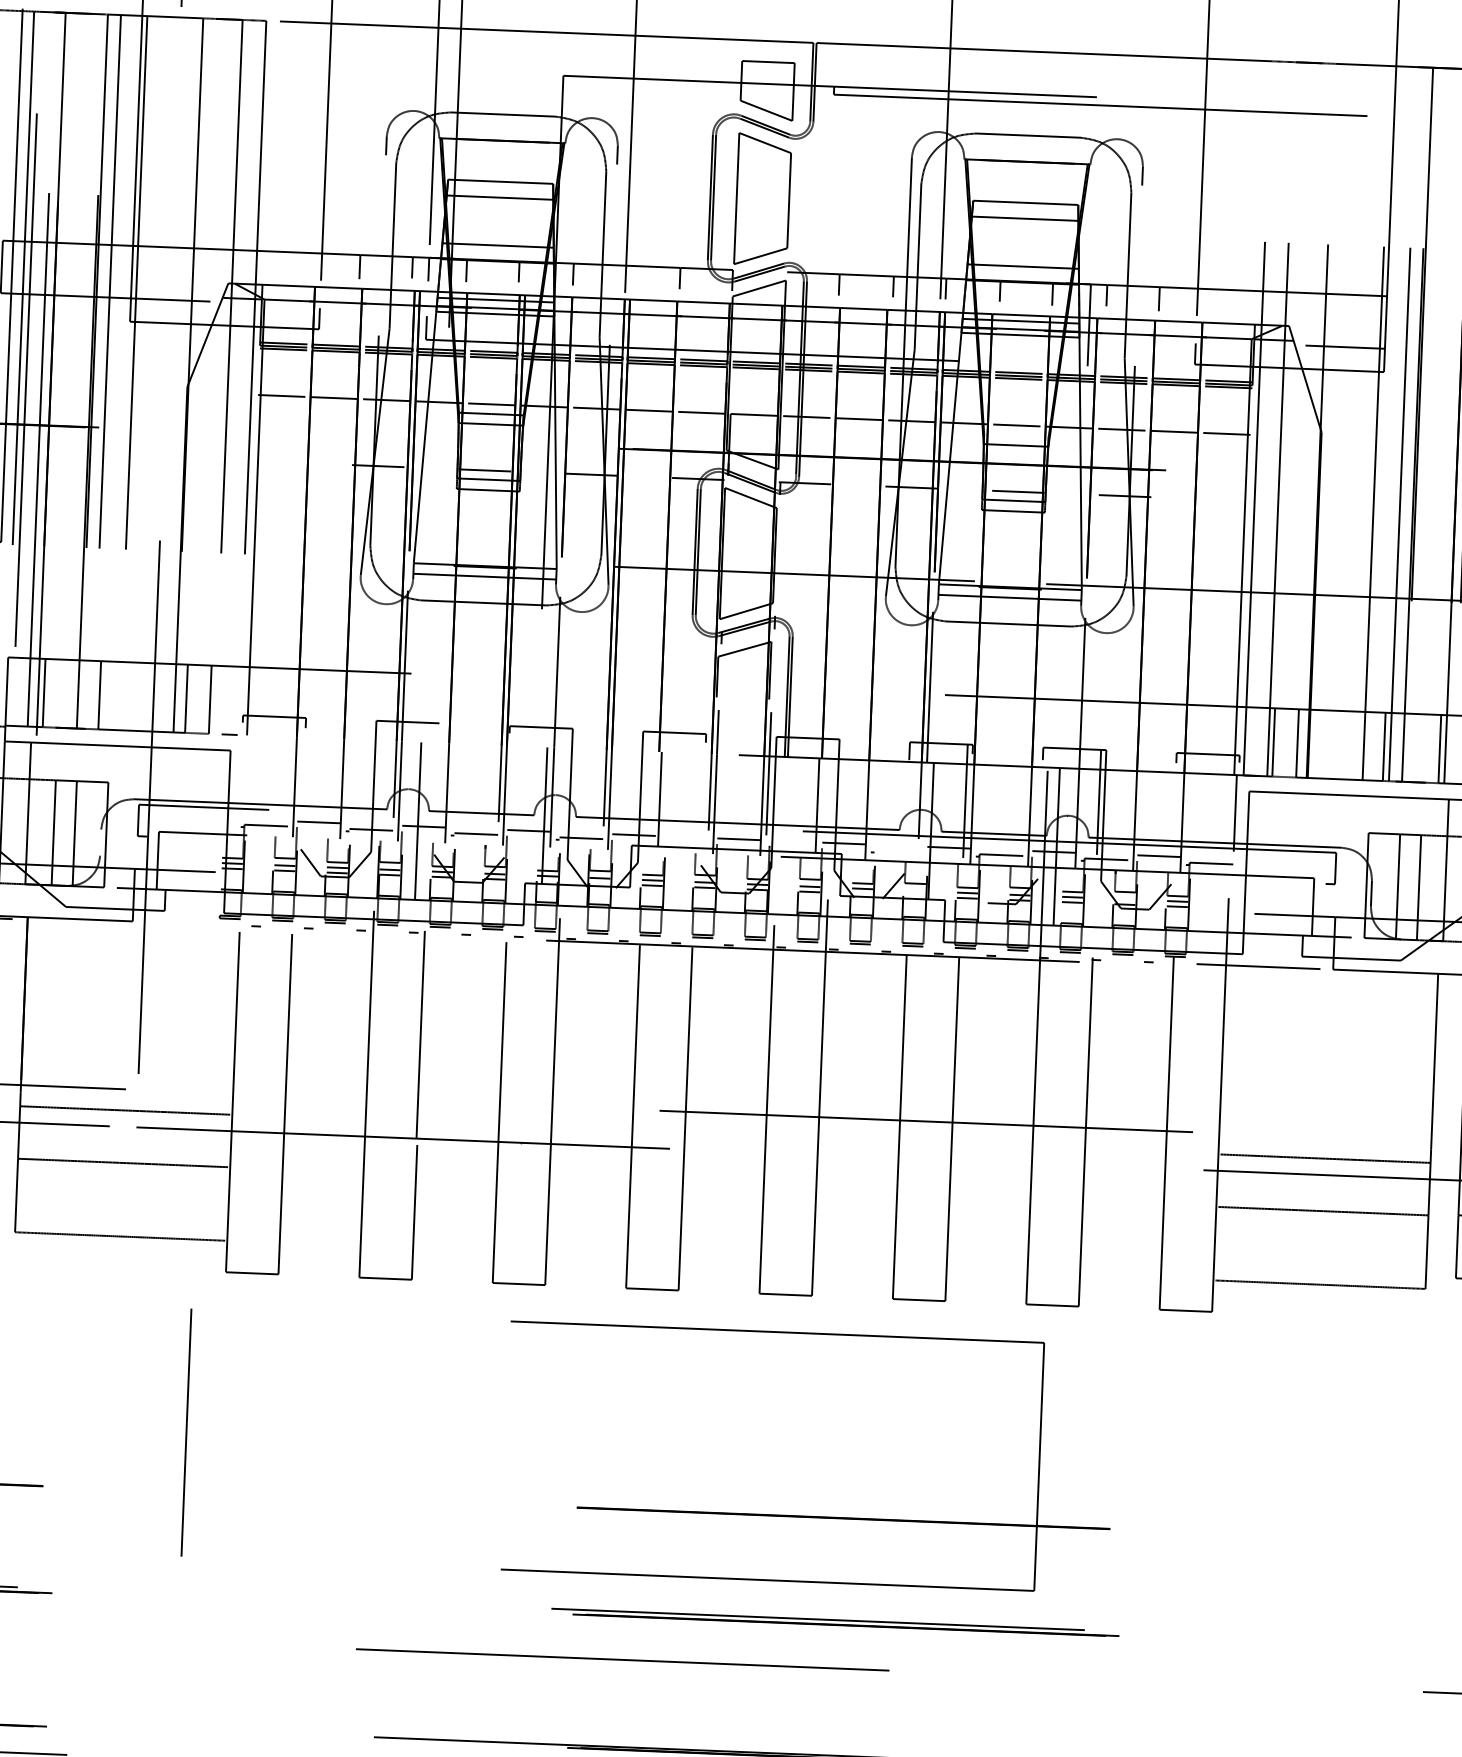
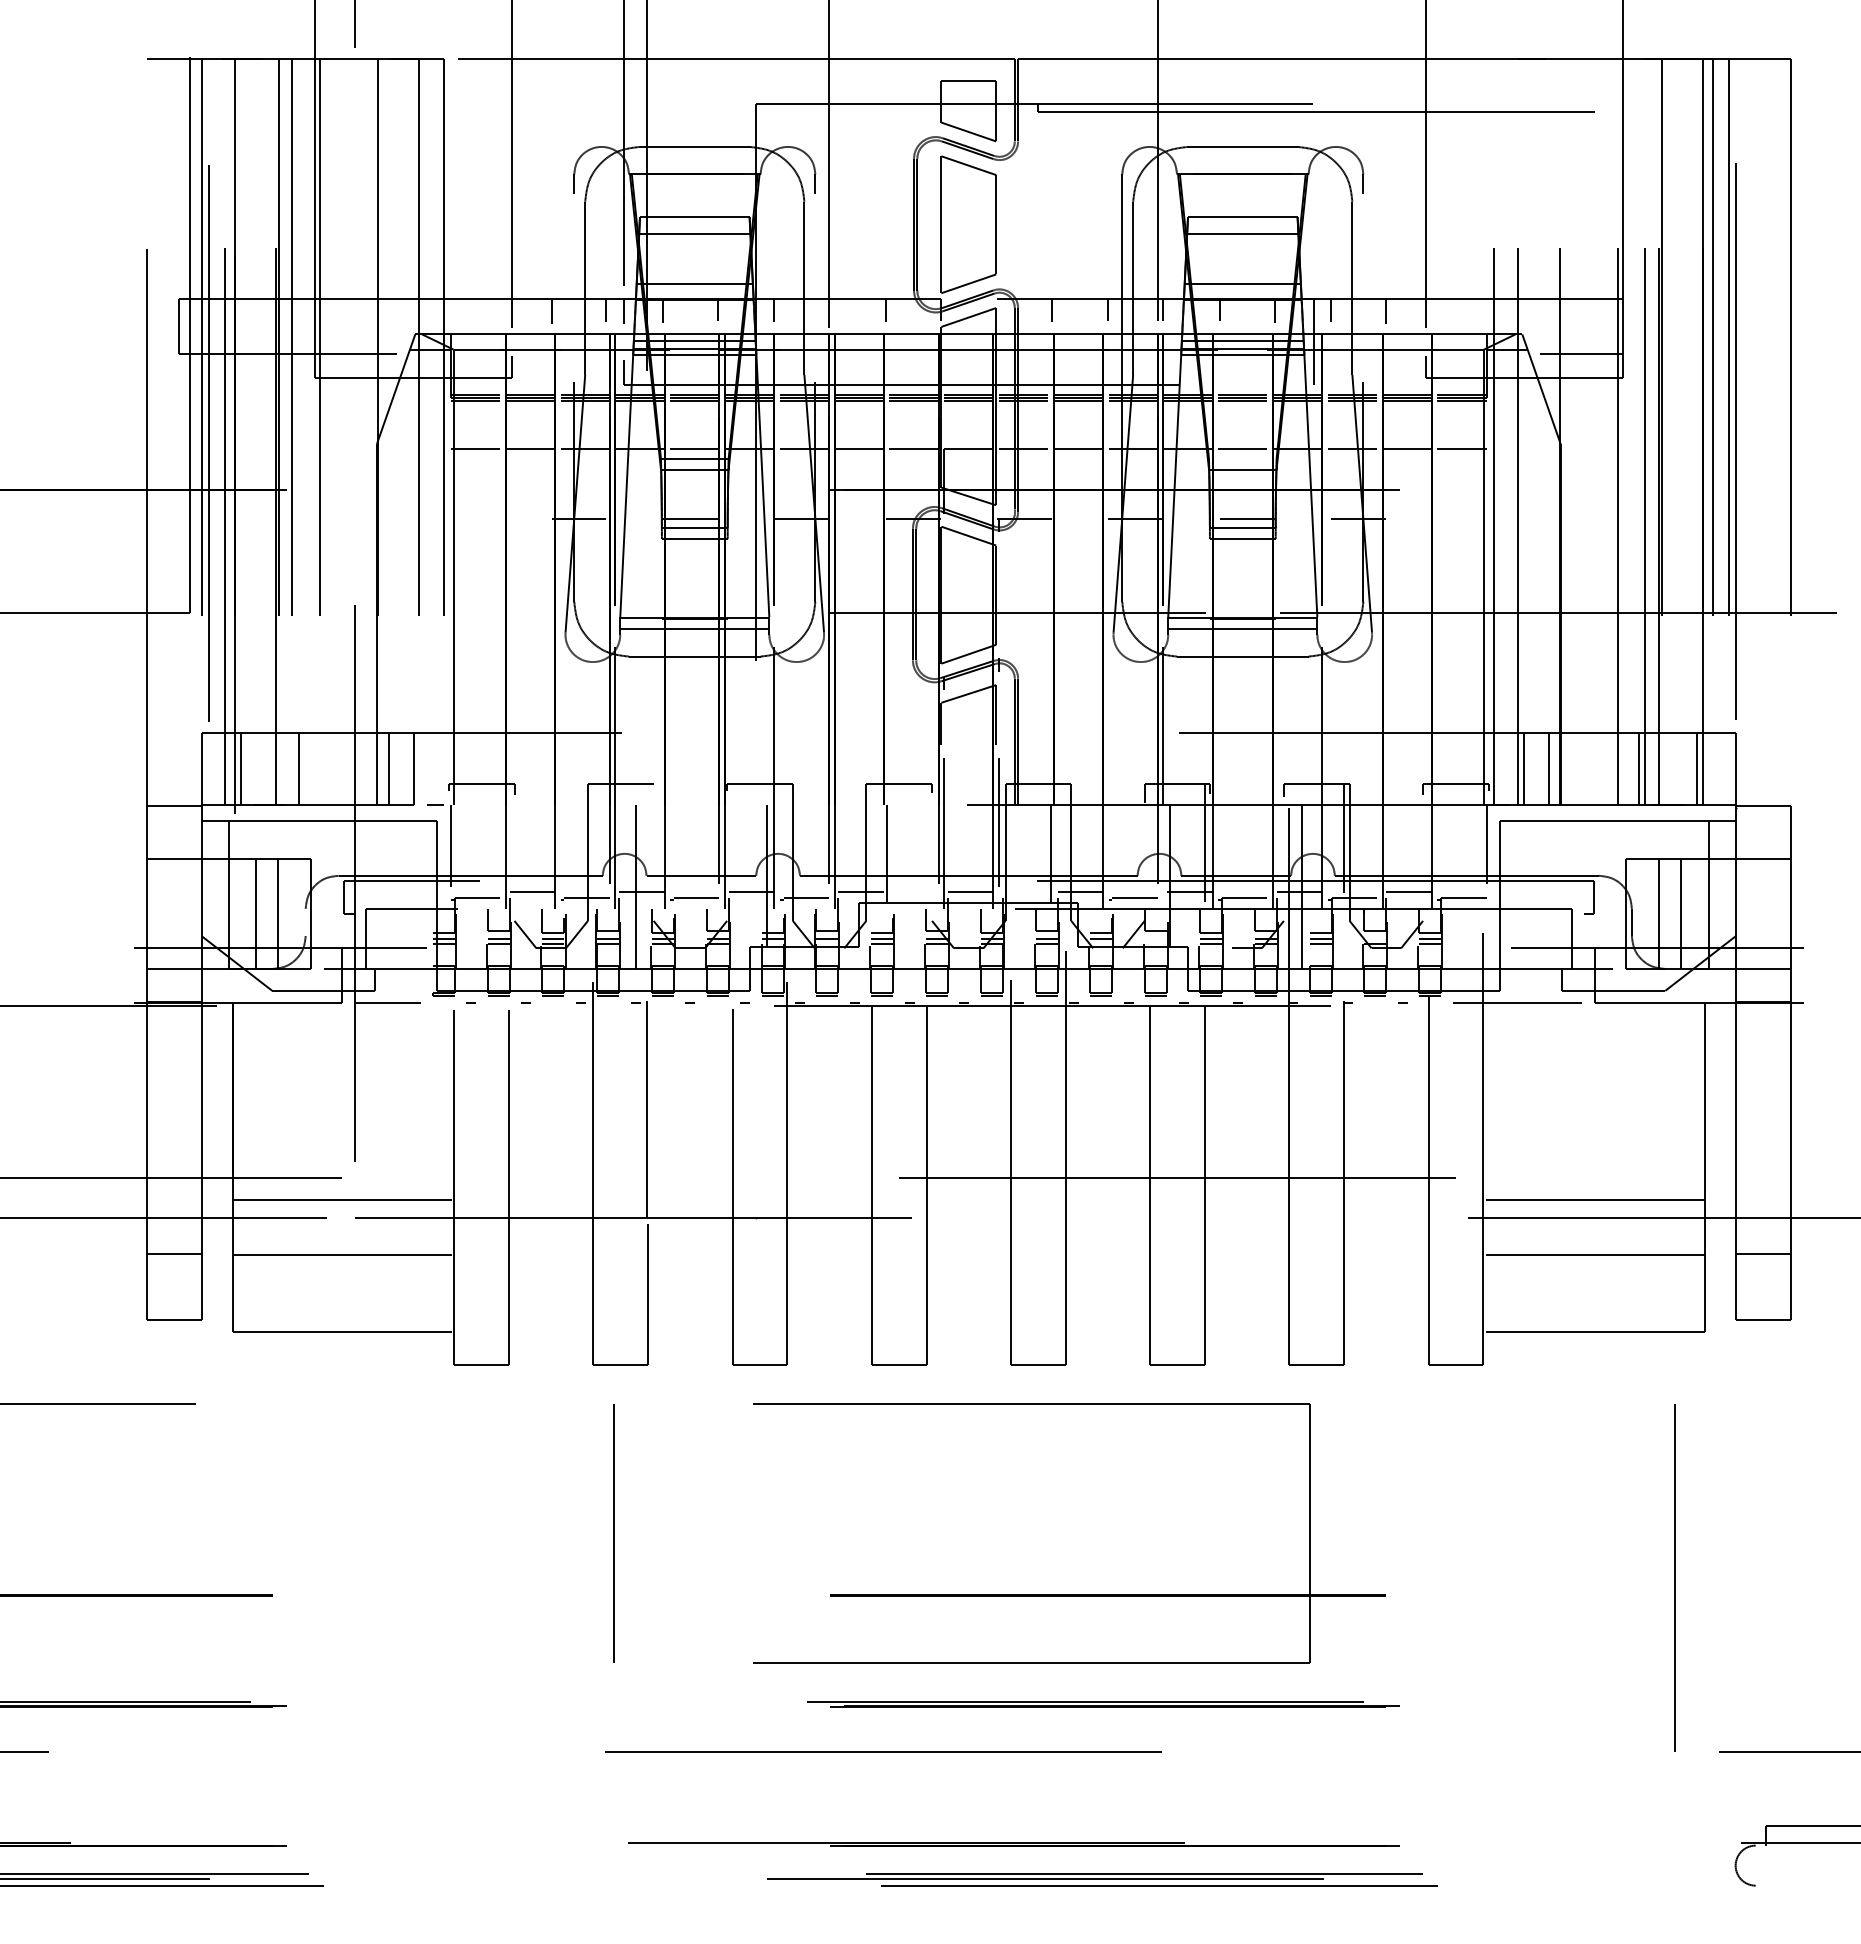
line: (242, 774) -> (450, 845), added
line: (895, 850) -> (1134, 897), added
line: (176, 923) -> (388, 1003), added
line: (186, 1432) -> (613, 1533), moved
line: (1387, 1523) -> (1674, 1577), added

